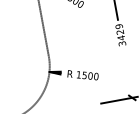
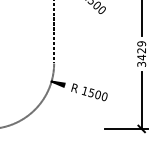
line: (127, 74) -> (141, 100), added

